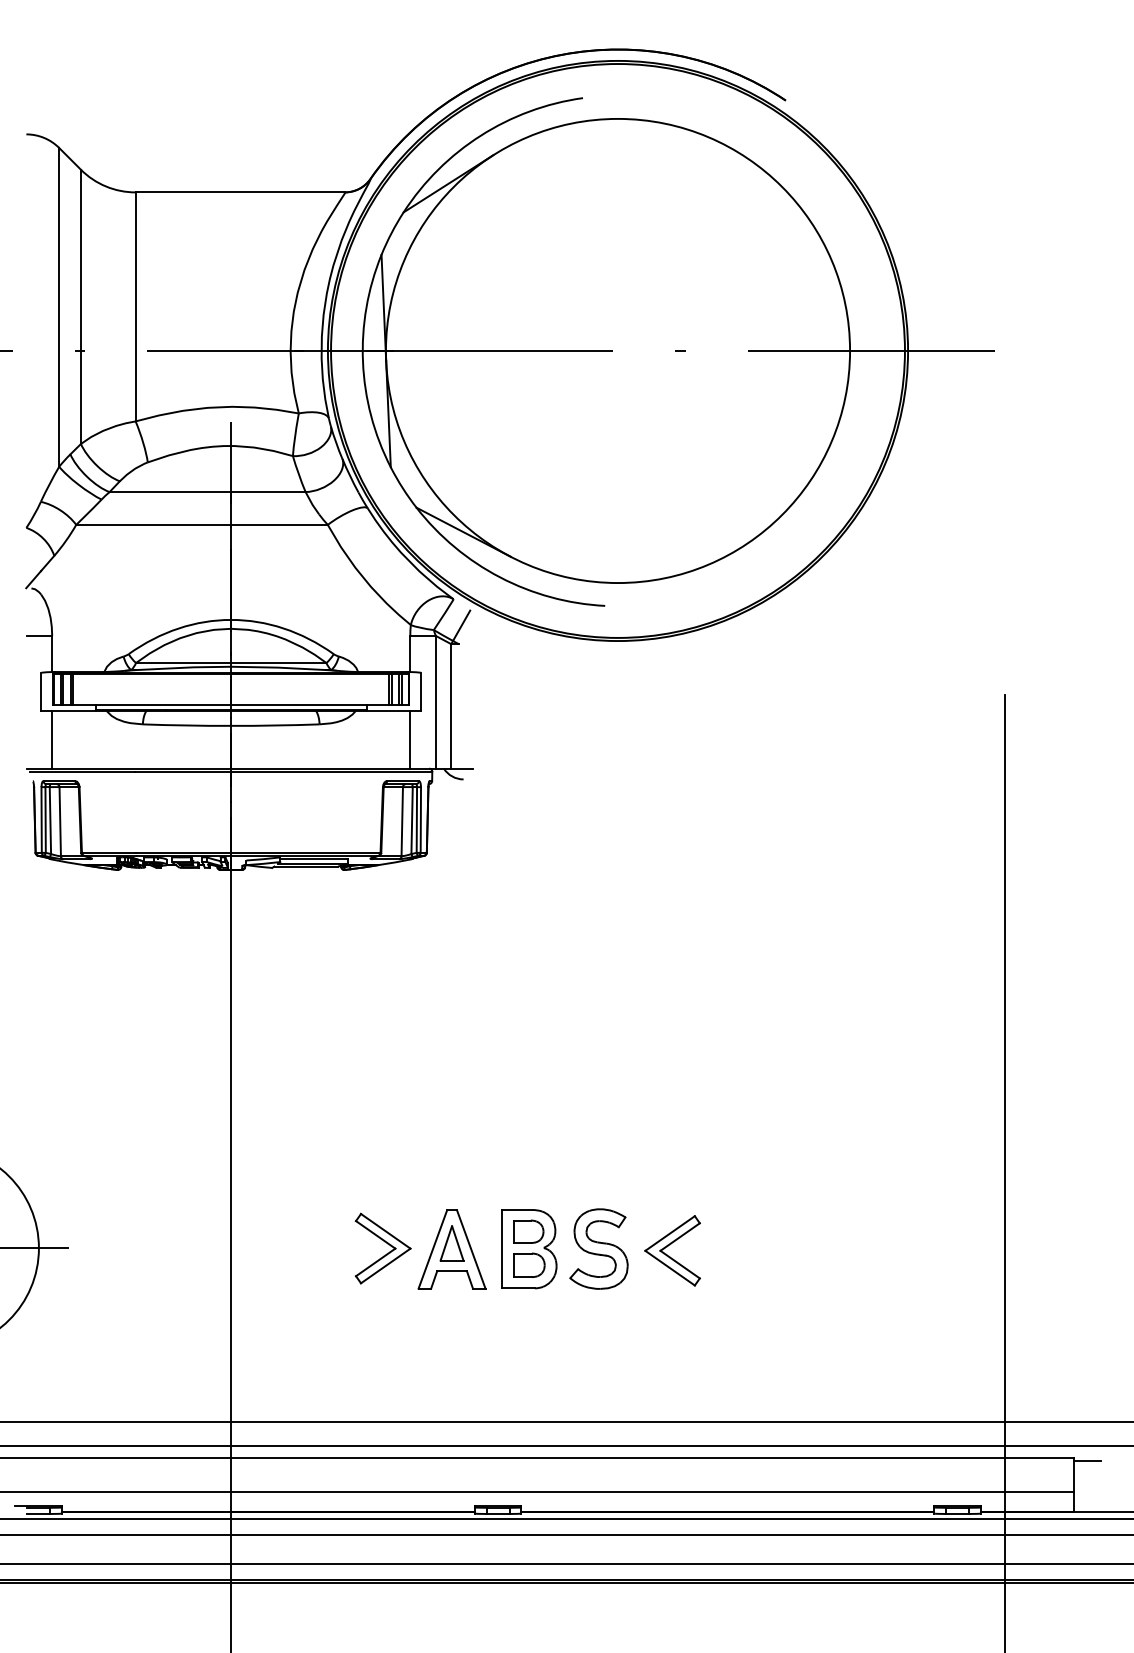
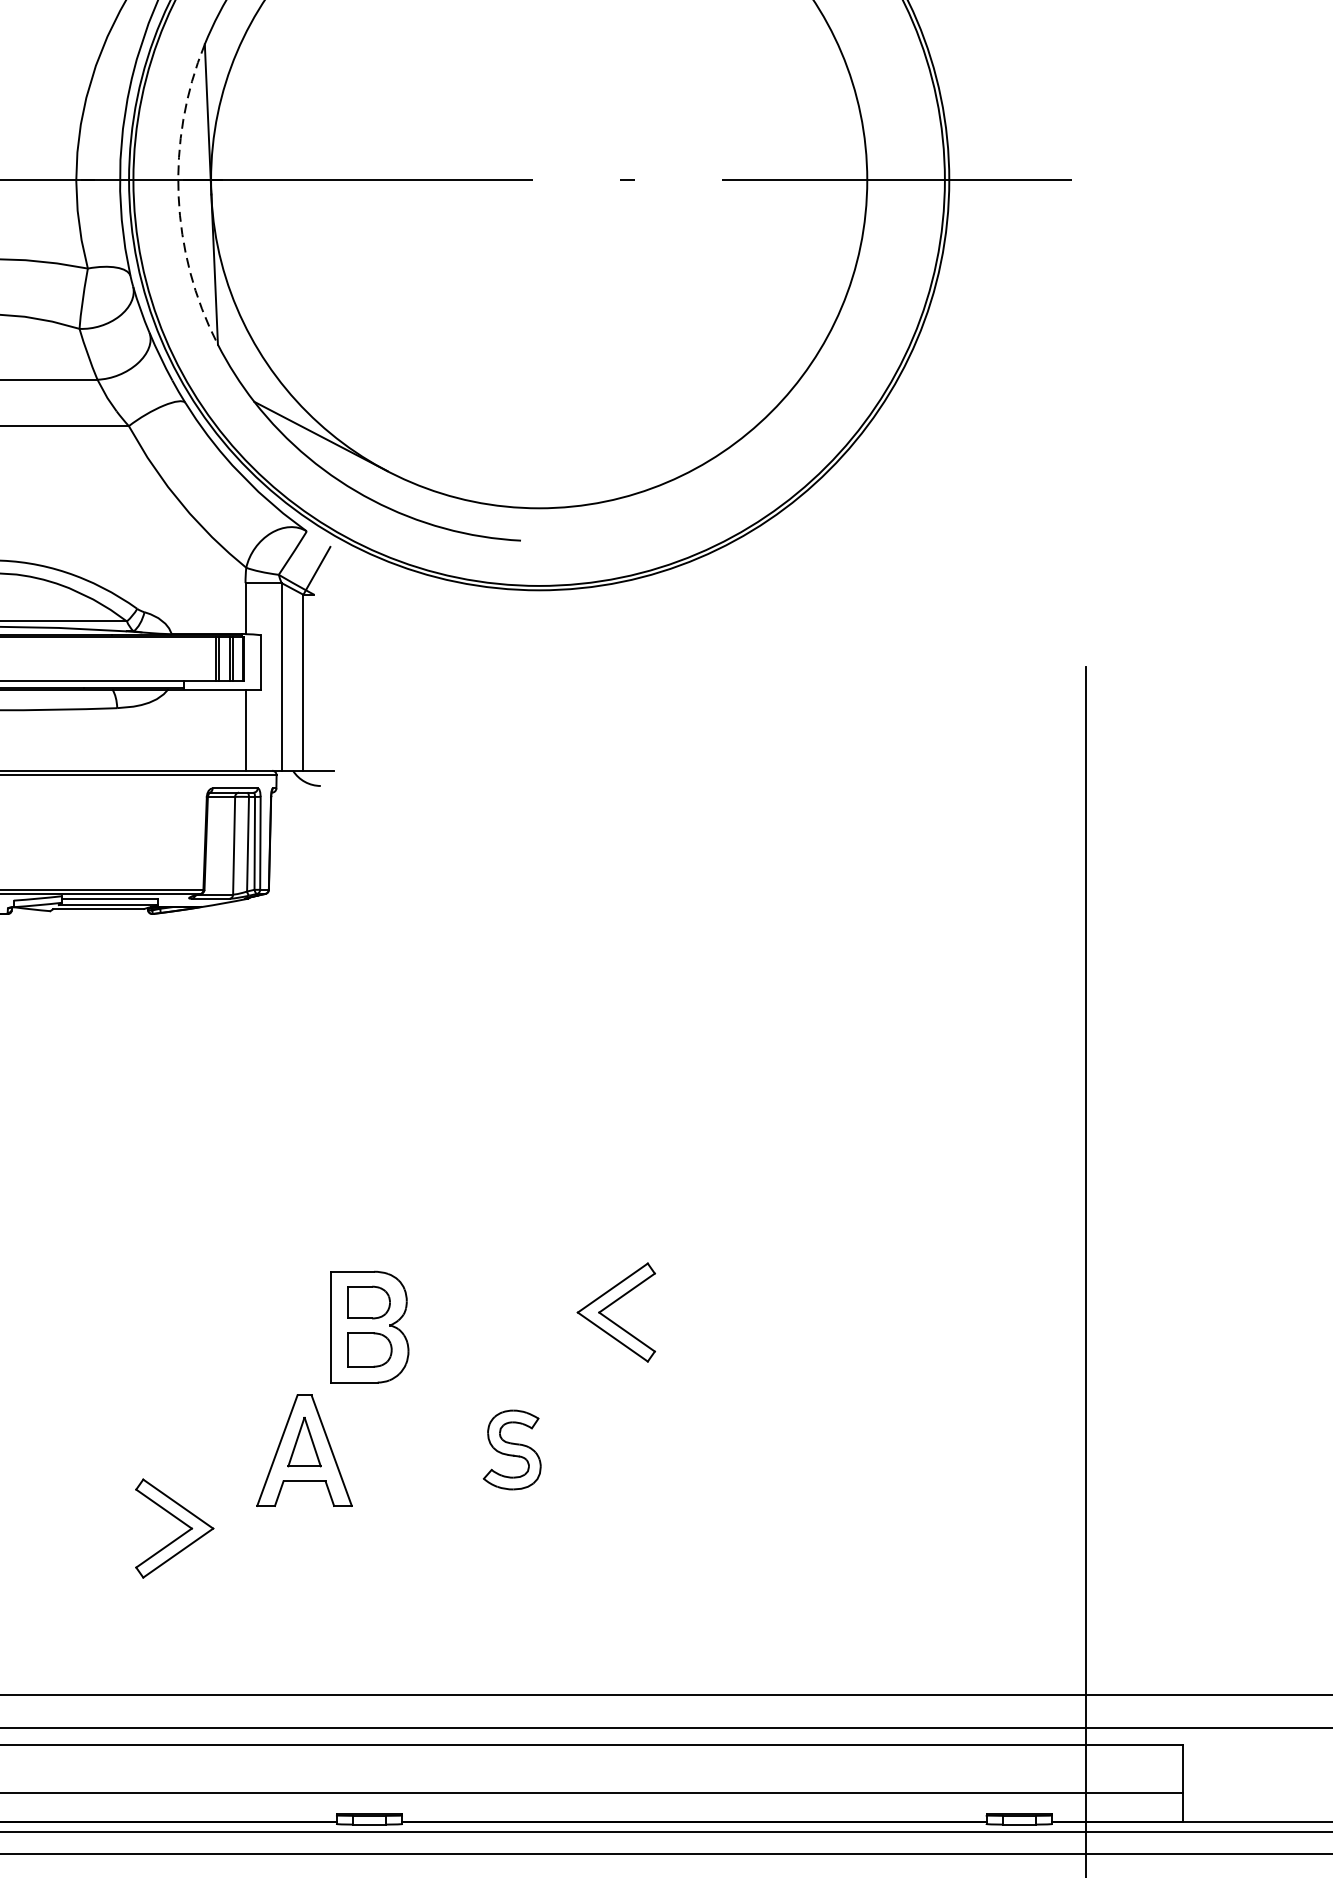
arc: (362, 362) -> (177, 196), solid -> dashed
part: (384, 1242) -> (176, 1519), moved
part: (598, 1248) -> (511, 1449), size x0.7
part: (529, 1249) -> (370, 1327), moved
part: (672, 1250) -> (616, 1312), moved
line: (1087, 1460) -> (1202, 1748), removed

